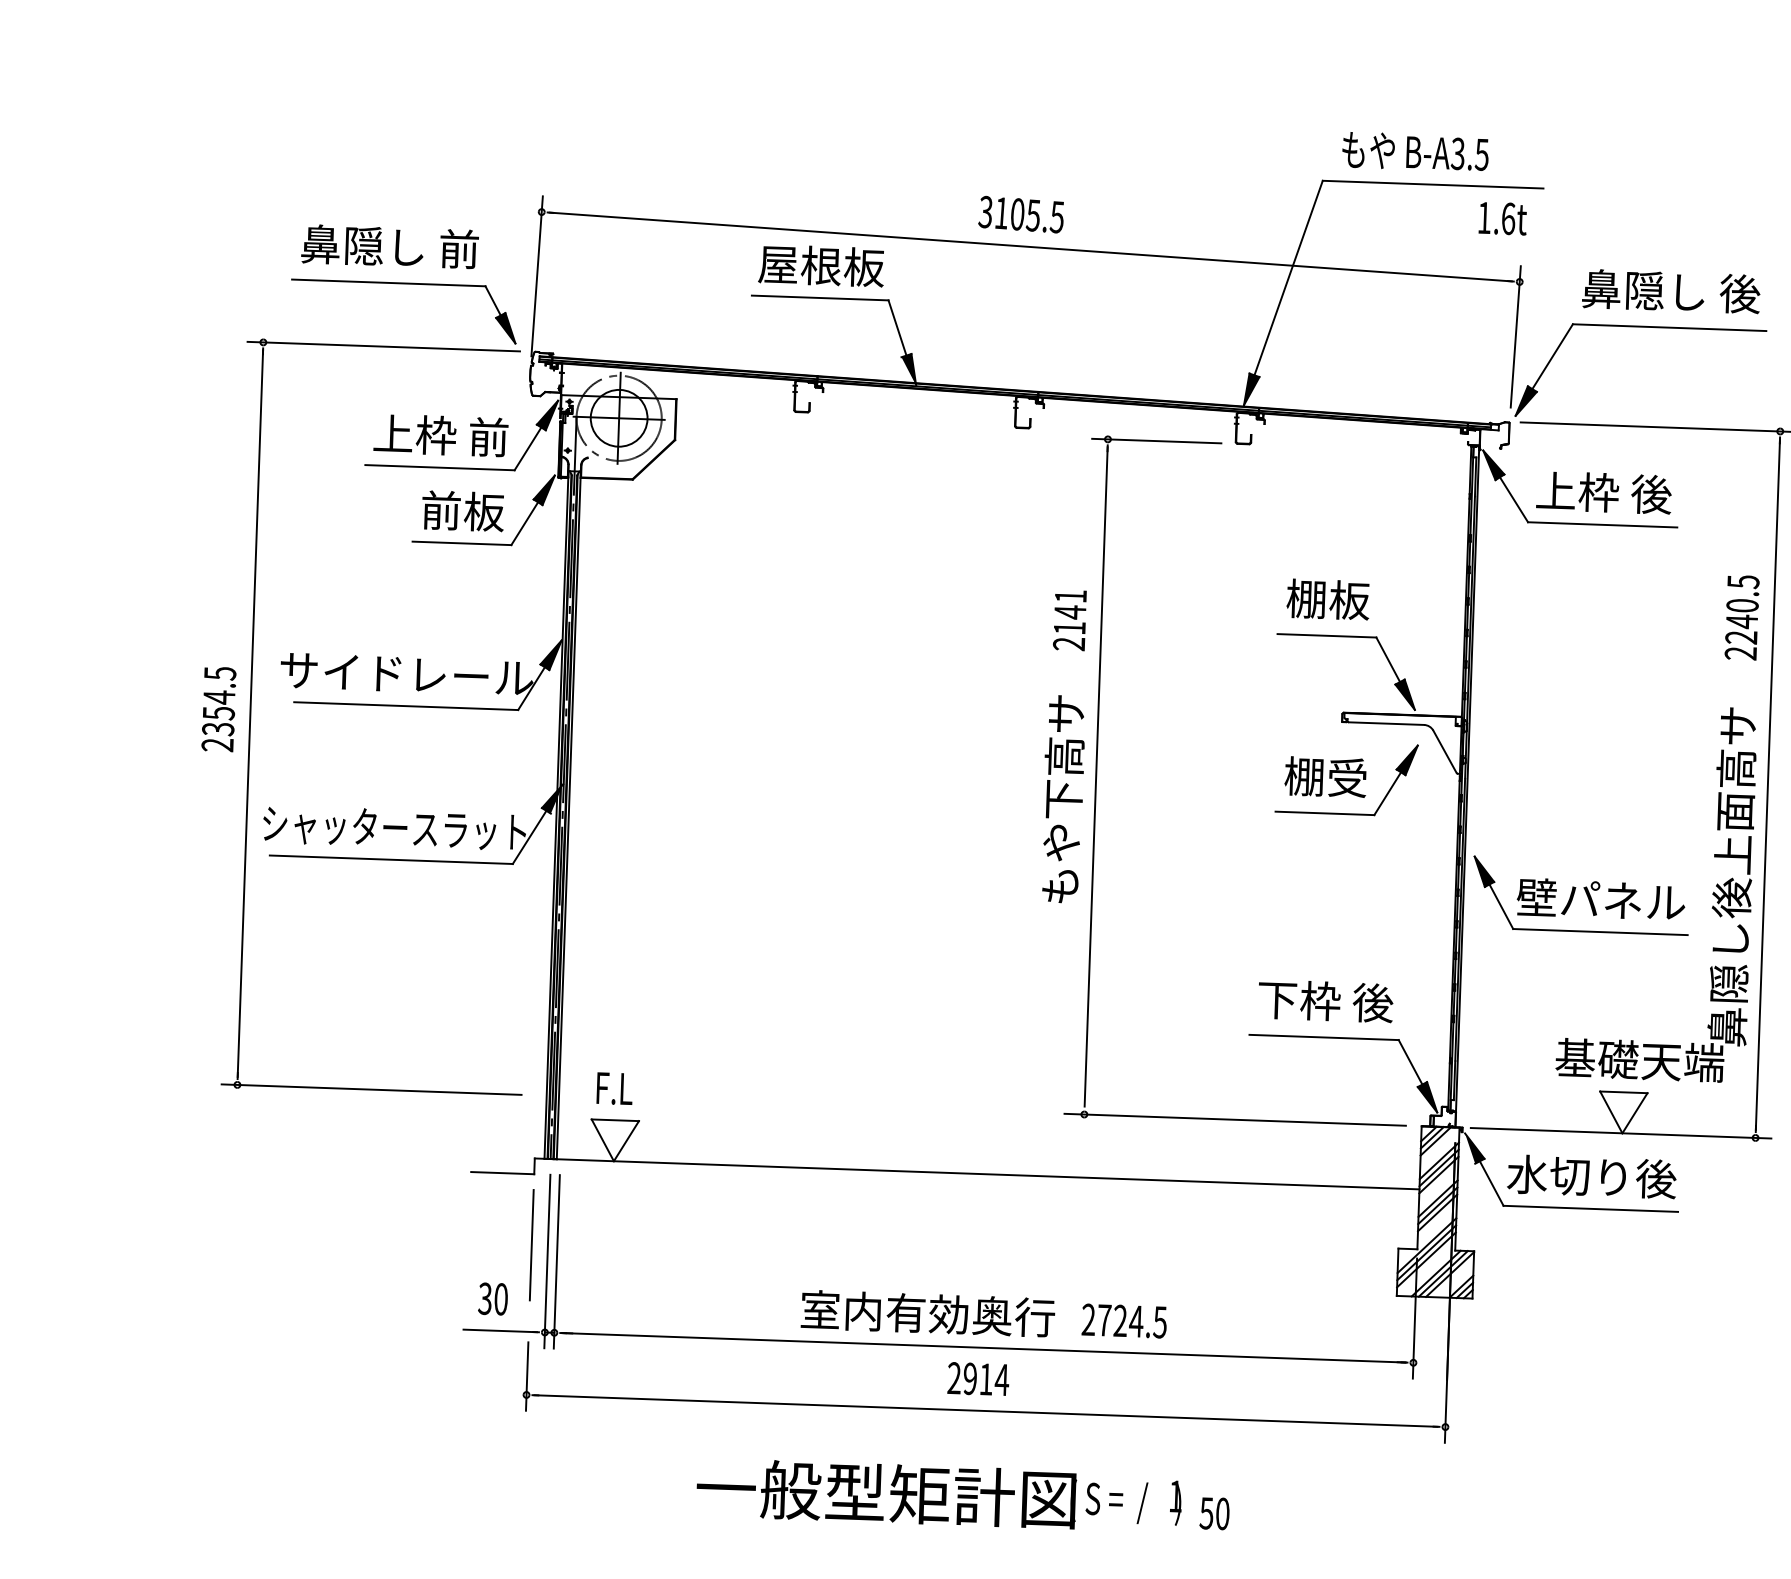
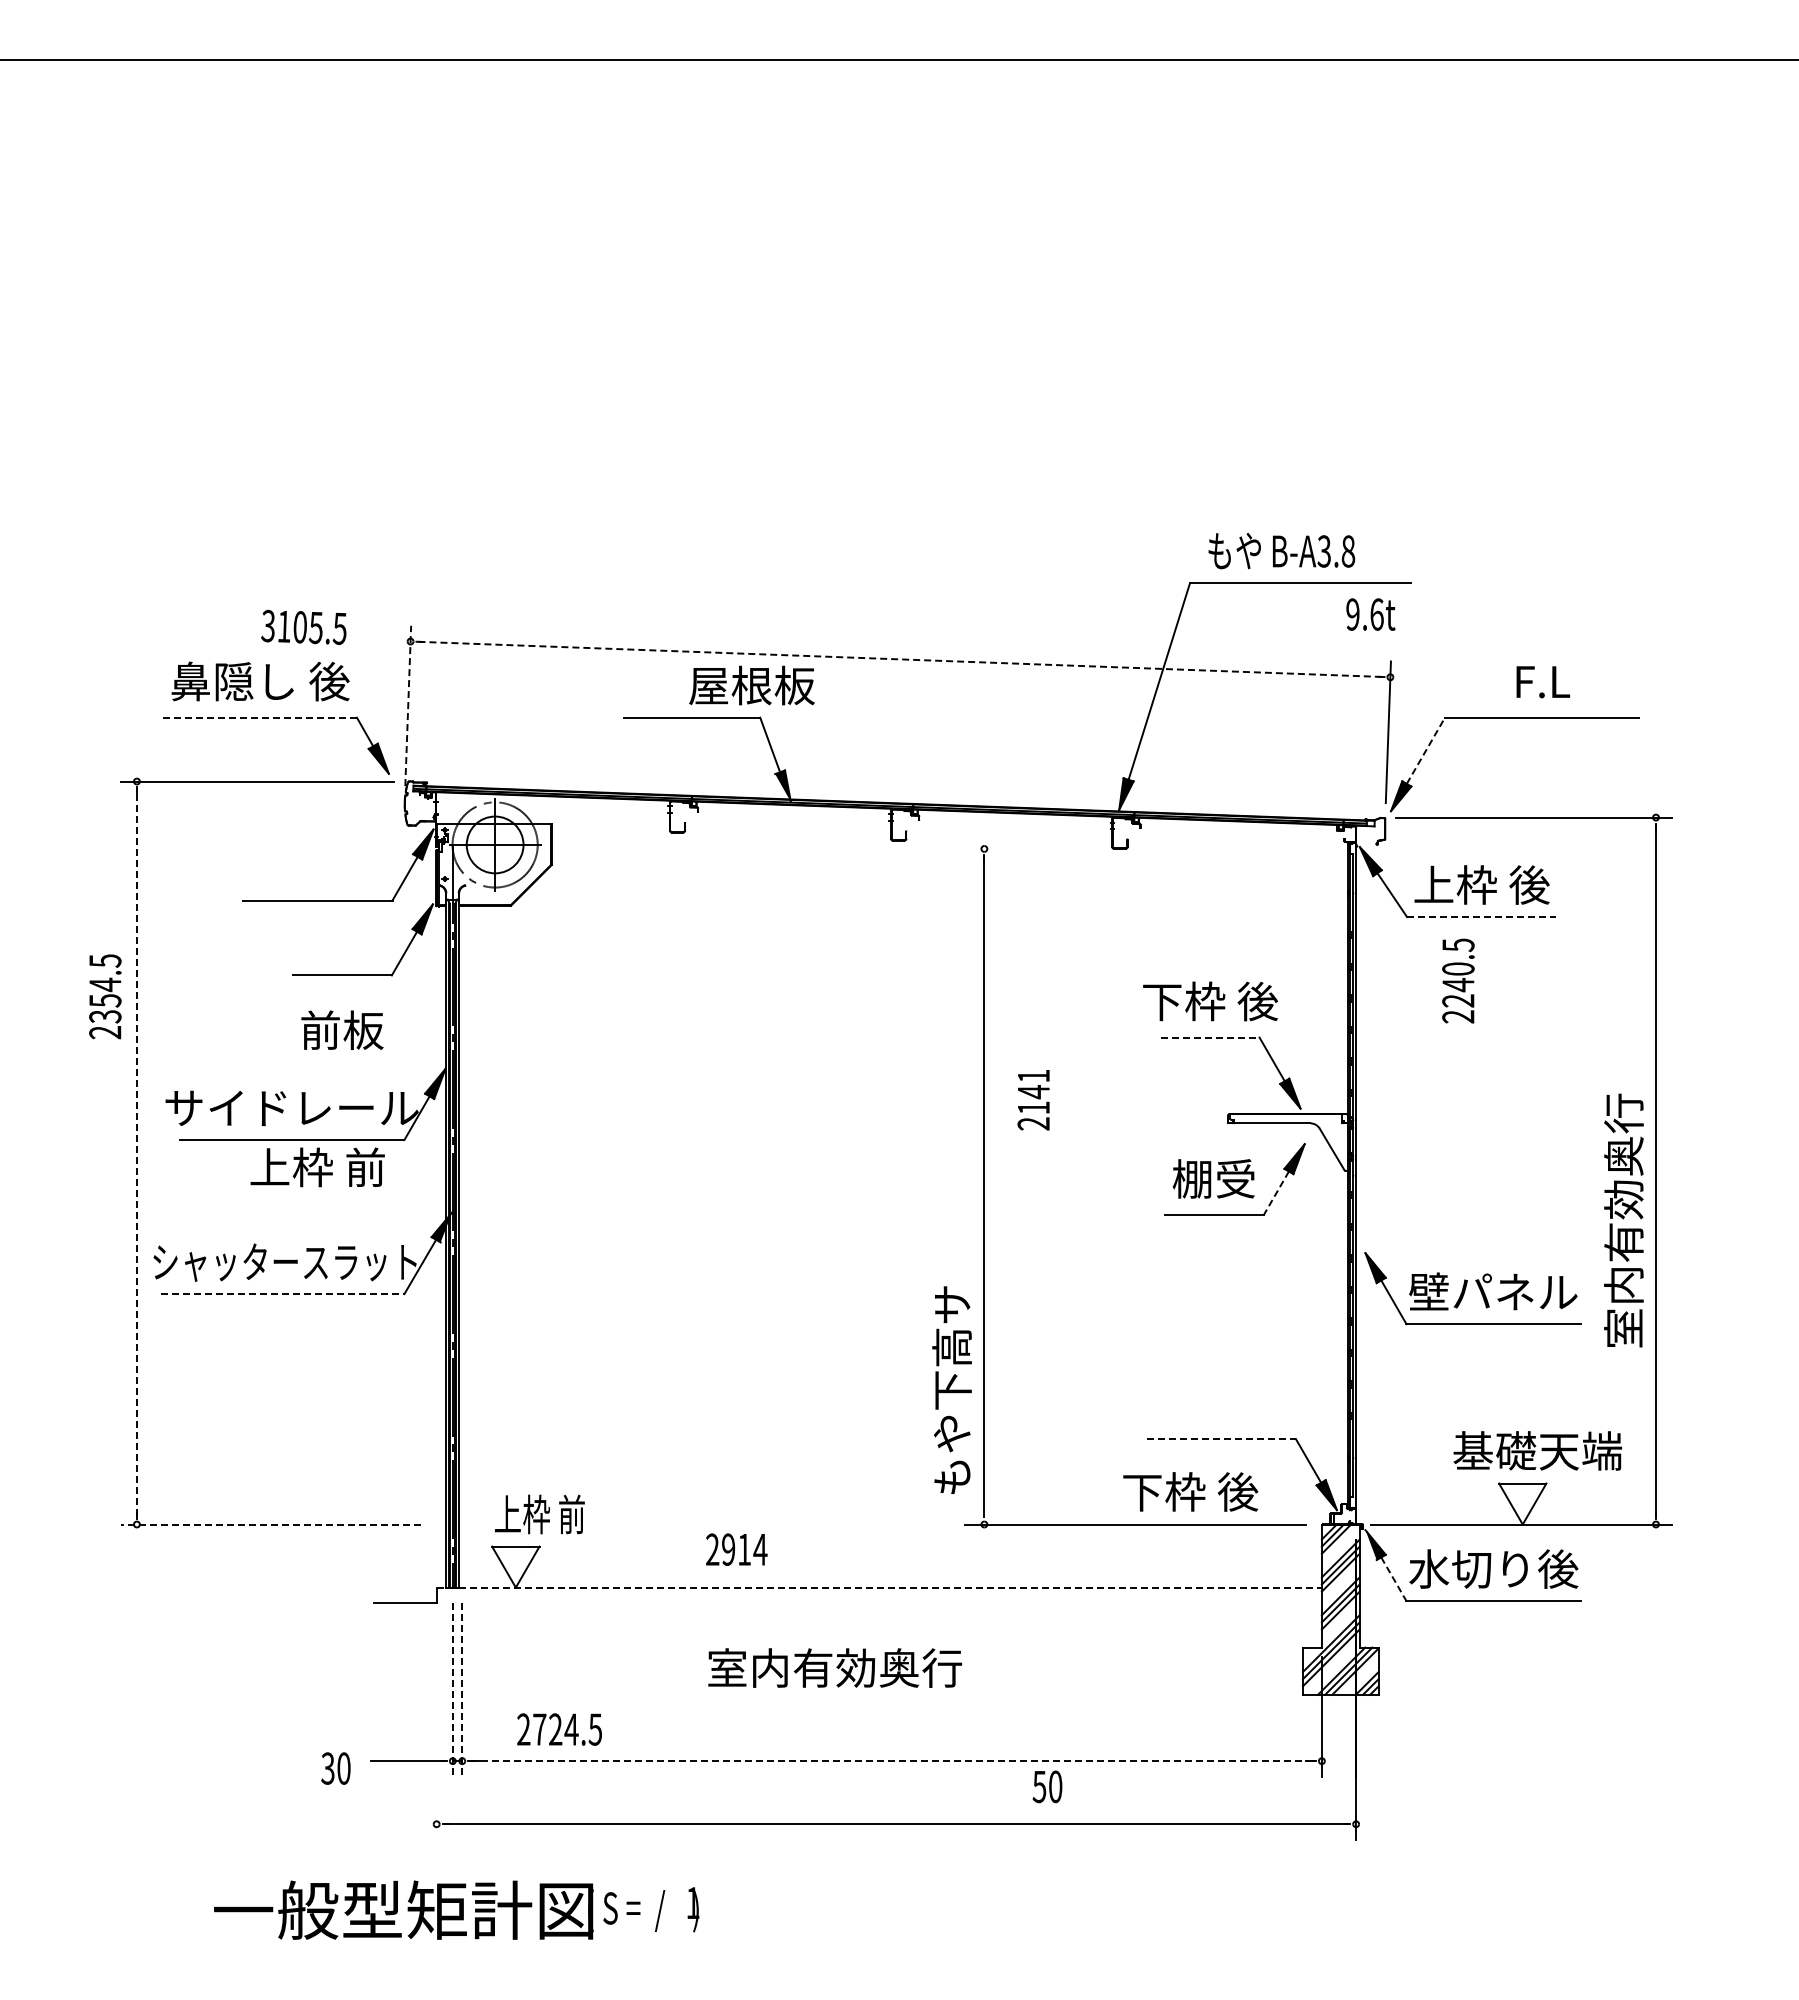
text: (1482, 154) -> (1348, 551), B-A3.5 -> B-A3.8
text: (1020, 213) -> (303, 626), moved
text: (1484, 217) -> (1352, 614), 1.6t -> 9.6t
line: (1030, 247) -> (900, 659), solid -> dashed
text: (459, 249) -> (329, 681), 鼻隠し 前 -> 鼻隠し 後
text: (820, 265) -> (751, 685), moved
line: (537, 275) -> (408, 705), solid -> dashed
line: (389, 282) -> (260, 717), solid -> dashed
text: (1671, 291) -> (1542, 681), 鼻隠し 後 -> F.L
line: (1553, 356) -> (1426, 750), solid -> dashed
text: (440, 435) -> (317, 1167), moved
line: (1156, 440) -> (1032, 848), removed
text: (463, 510) -> (342, 1029), moved
line: (1602, 525) -> (1481, 917), solid -> dashed
text: (1328, 599) -> (1210, 1001), 棚板 -> 下枠 後
text: (1742, 617) -> (1458, 980), moved
text: (1069, 620) -> (1033, 1100), moved
line: (1327, 635) -> (1210, 1037), solid -> dashed
text: (219, 709) -> (105, 996), moved
line: (249, 713) -> (136, 1152), solid -> dashed
line: (1387, 793) -> (1276, 1193), solid -> dashed
text: (1062, 798) -> (951, 1389), moved
line: (390, 860) -> (282, 1294), solid -> dashed
text: (1732, 875) -> (1623, 1263), 鼻隠し後上面高サ -> 室内有効奥行
text: (1325, 1000) -> (1190, 1491), moved
line: (1324, 1037) -> (1221, 1439), solid -> dashed
text: (640, 1088) -> (539, 1514), F.L -> 上枠 前
line: (370, 1089) -> (270, 1524), solid -> dashed
line: (977, 1173) -> (879, 1587), solid -> dashed
line: (1492, 1183) -> (1394, 1579), solid -> dashed
line: (531, 1245) -> (436, 1674), removed
line: (547, 1261) -> (452, 1690), solid -> dashed
line: (557, 1262) -> (462, 1690), solid -> dashed
text: (492, 1298) -> (335, 1768), moved
text: (928, 1313) -> (835, 1667), moved
text: (1124, 1321) -> (559, 1729), moved
line: (984, 1348) -> (892, 1761), solid -> dashed
line: (527, 1376) -> (436, 1805), removed
text: (978, 1378) -> (736, 1549), moved
text: (939, 1494) -> (456, 1909), moved
text: (1214, 1513) -> (1047, 1786), moved

